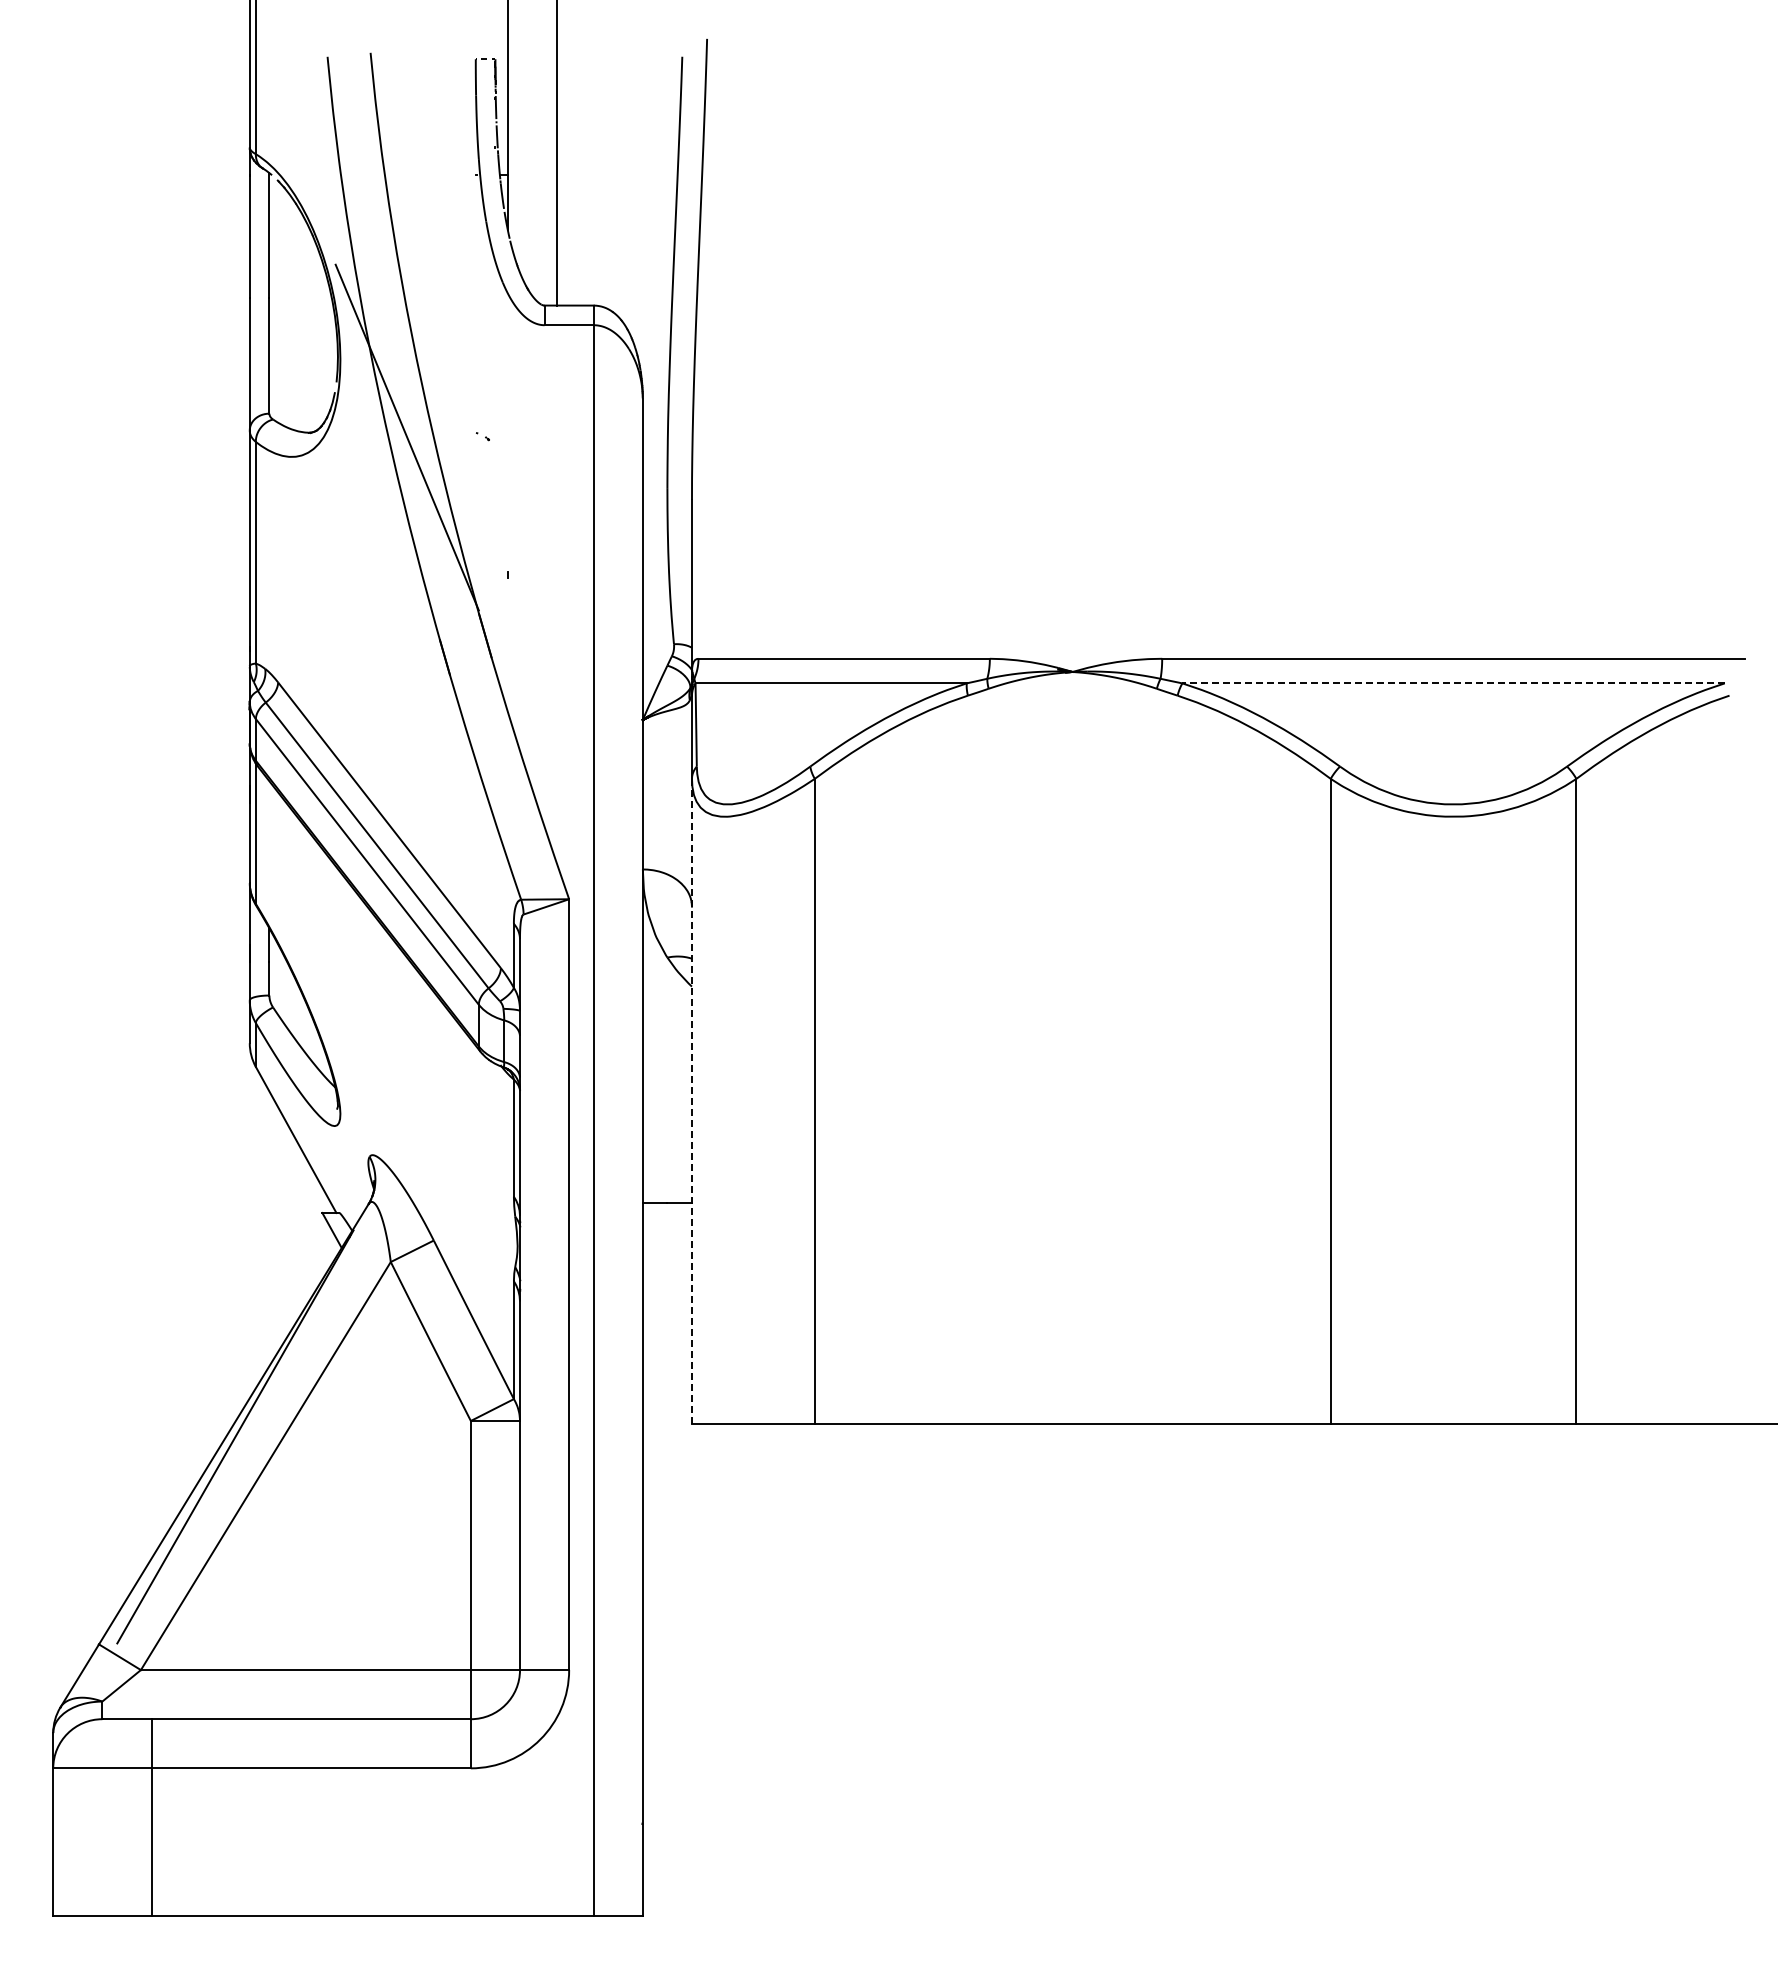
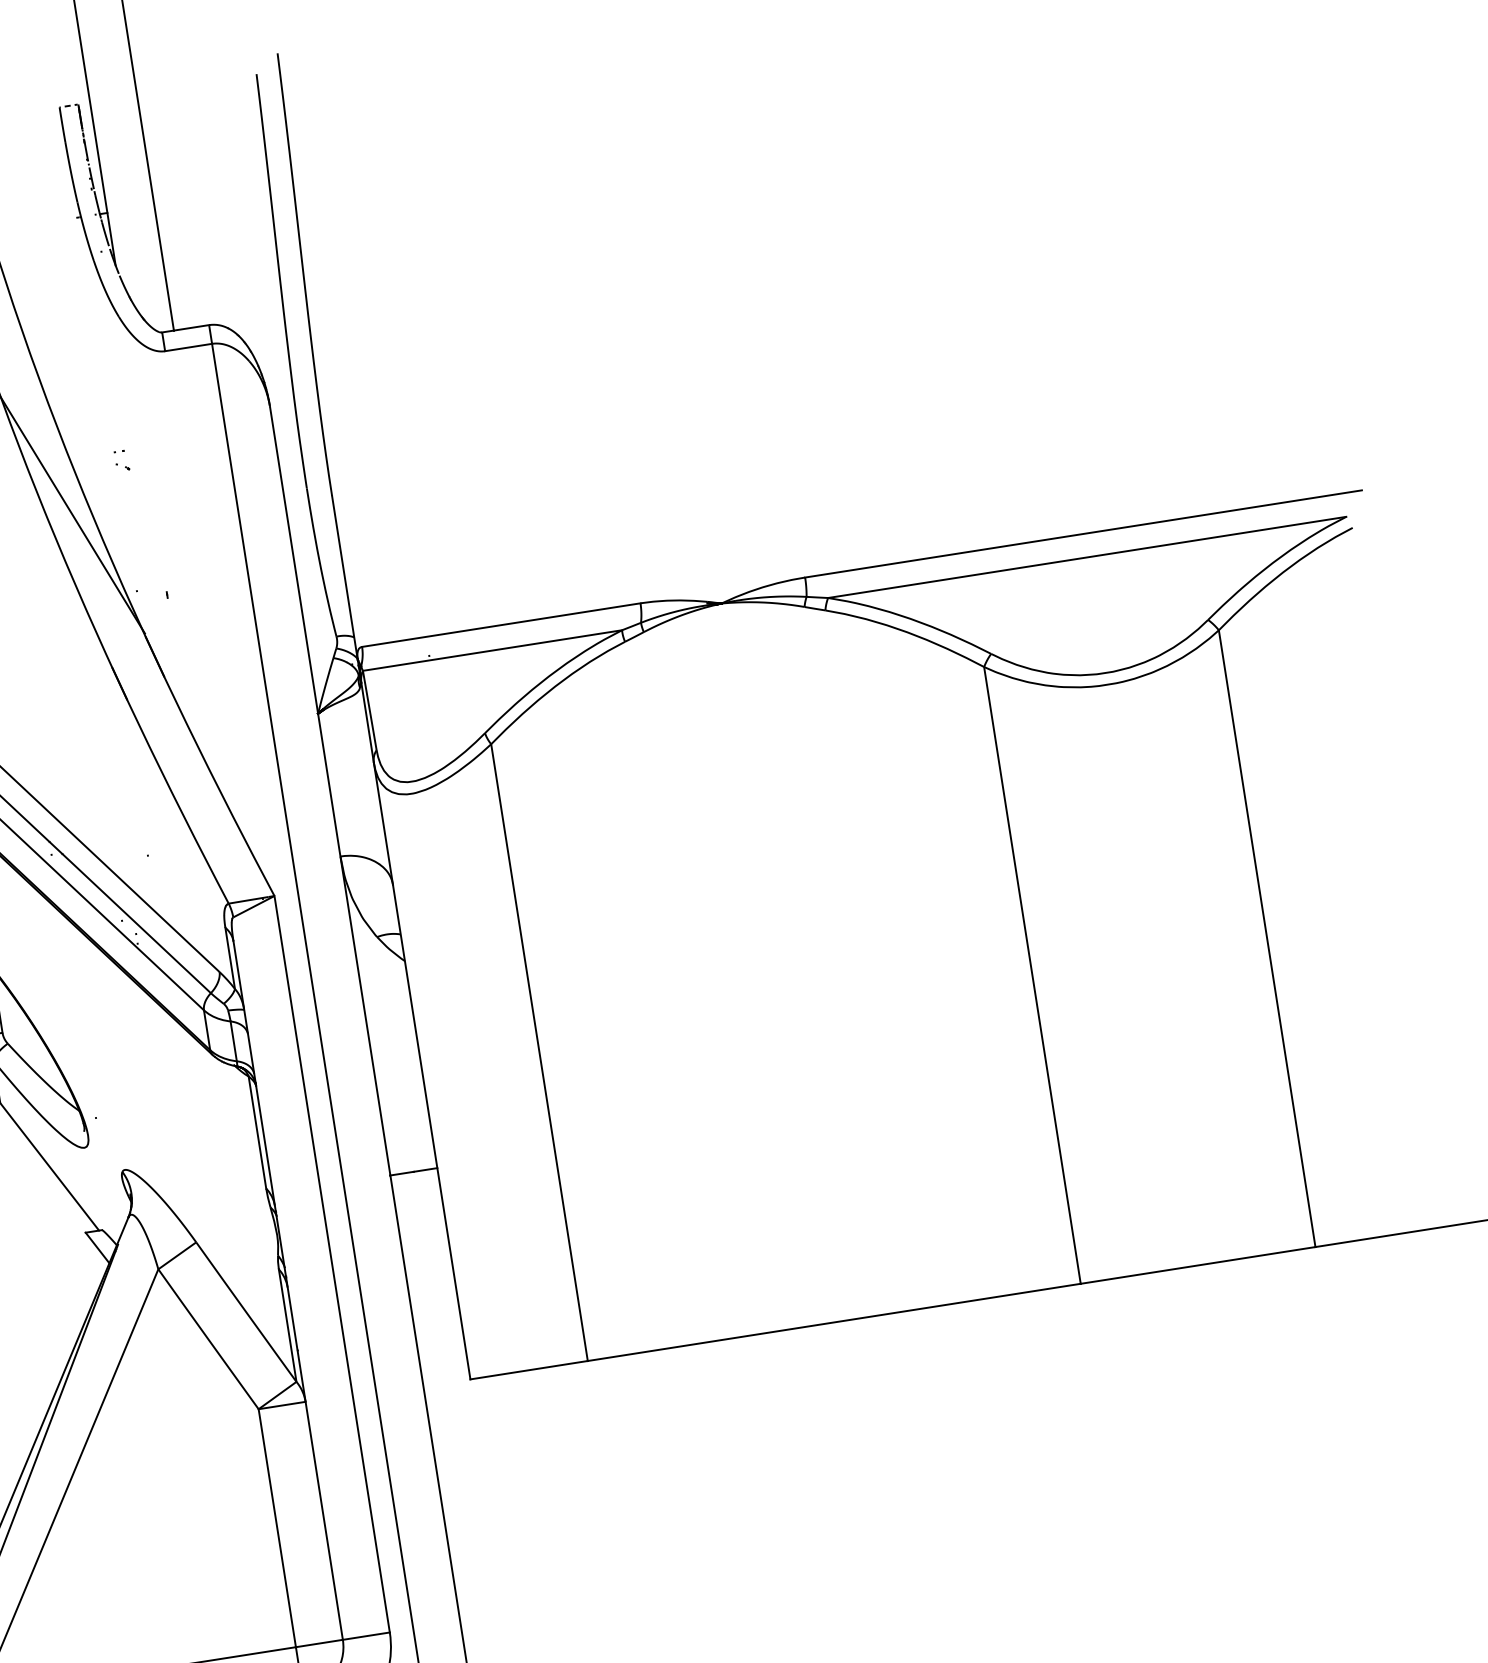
line: (1453, 683) -> (1087, 557), dashed -> solid
line: (691, 1101) -> (421, 1070), dashed -> solid

